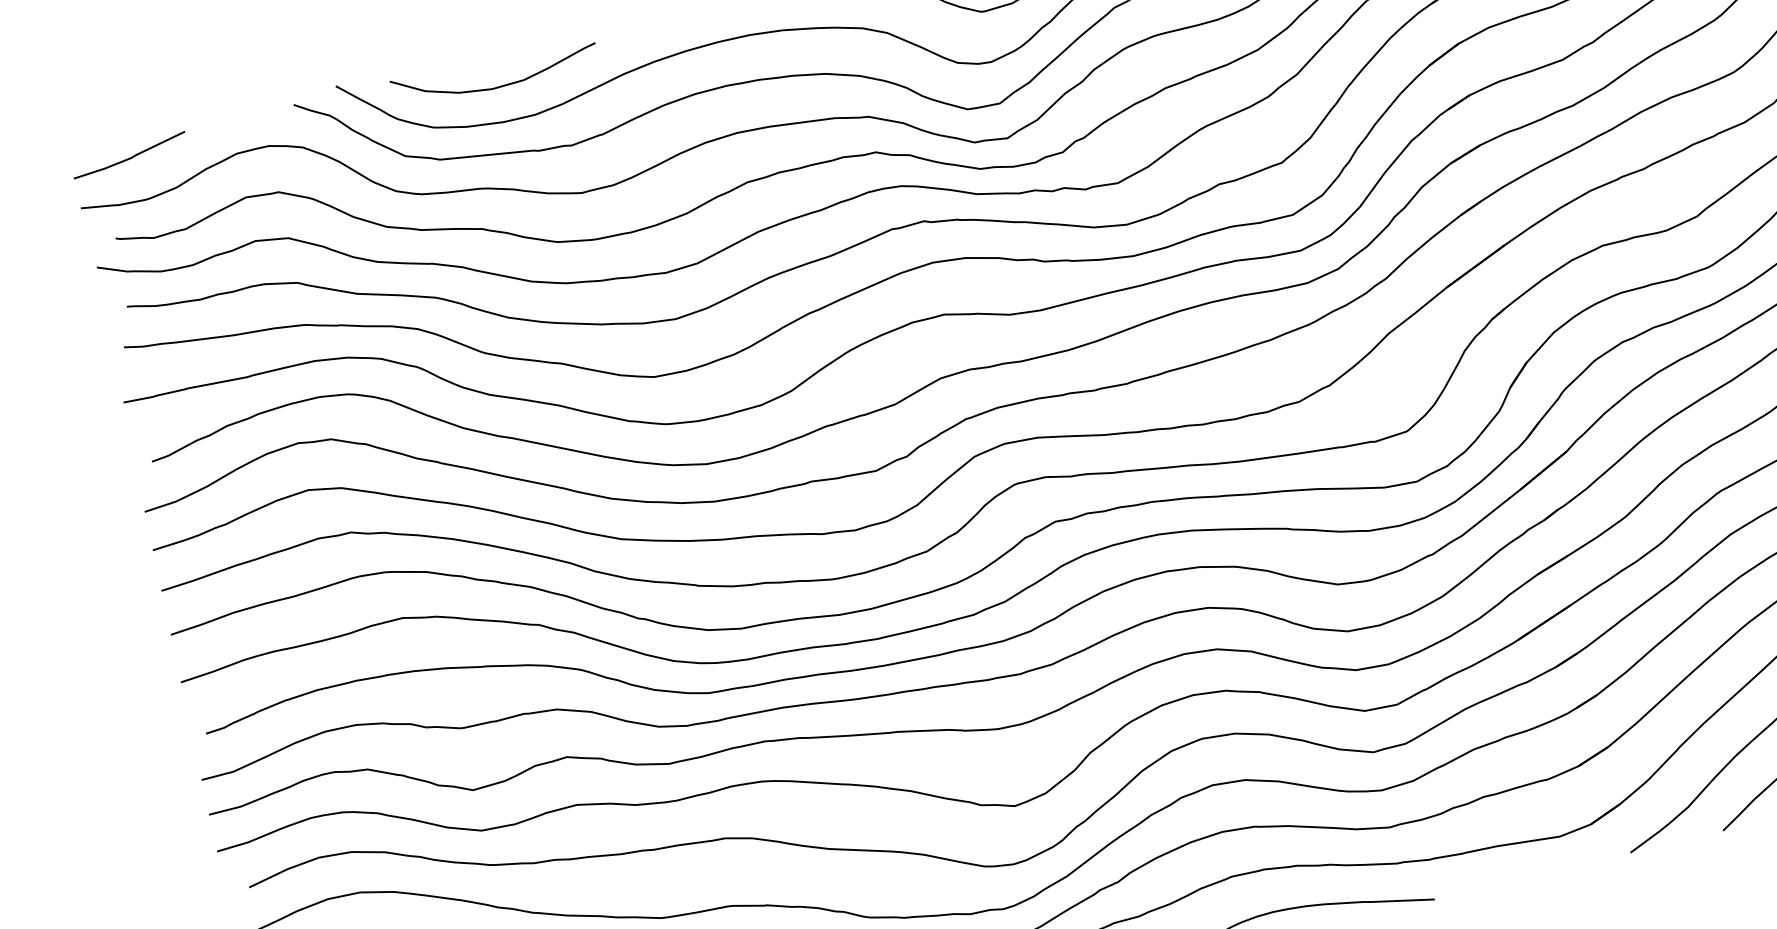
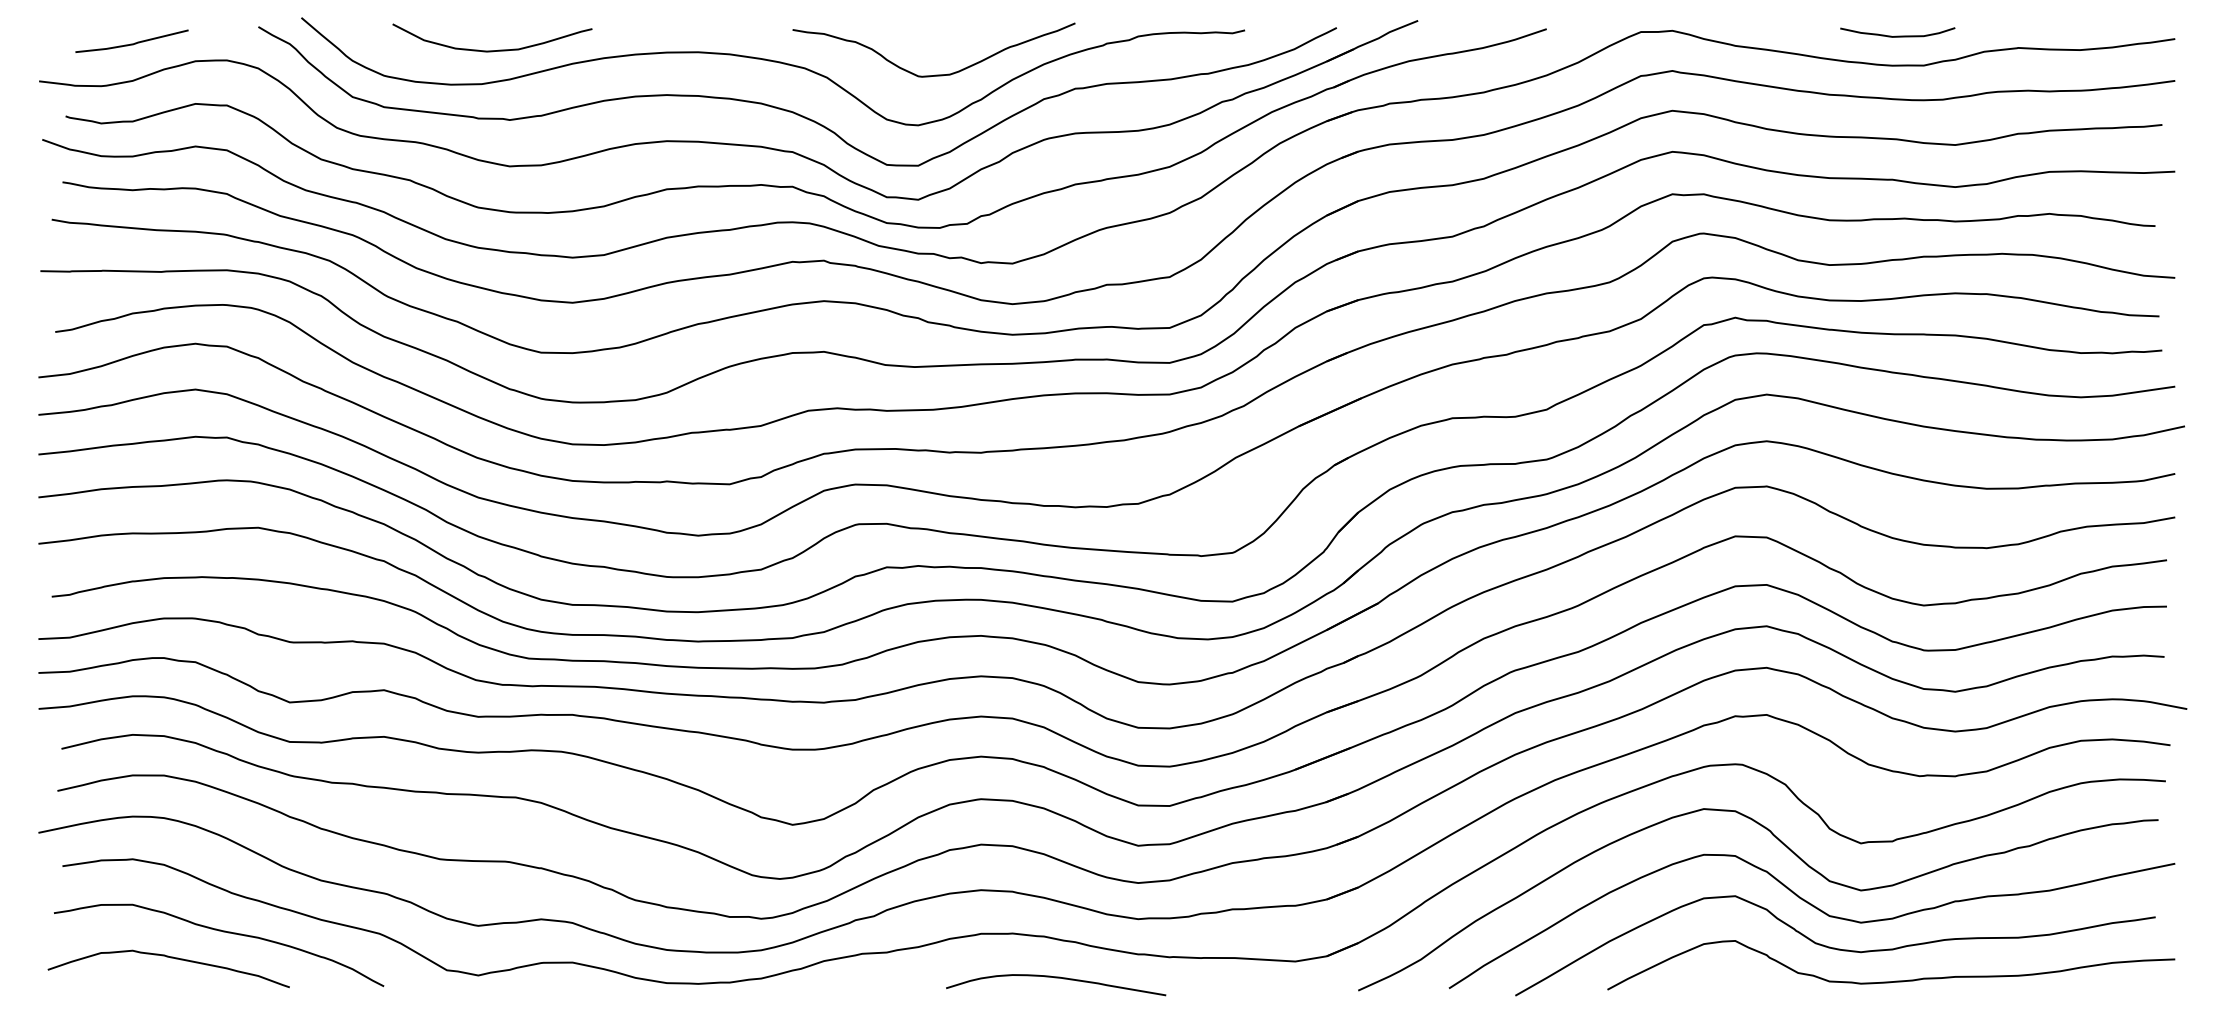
curve: (497, 86) -> (492, 50), moved
line: (129, 157) -> (131, 43), moved

